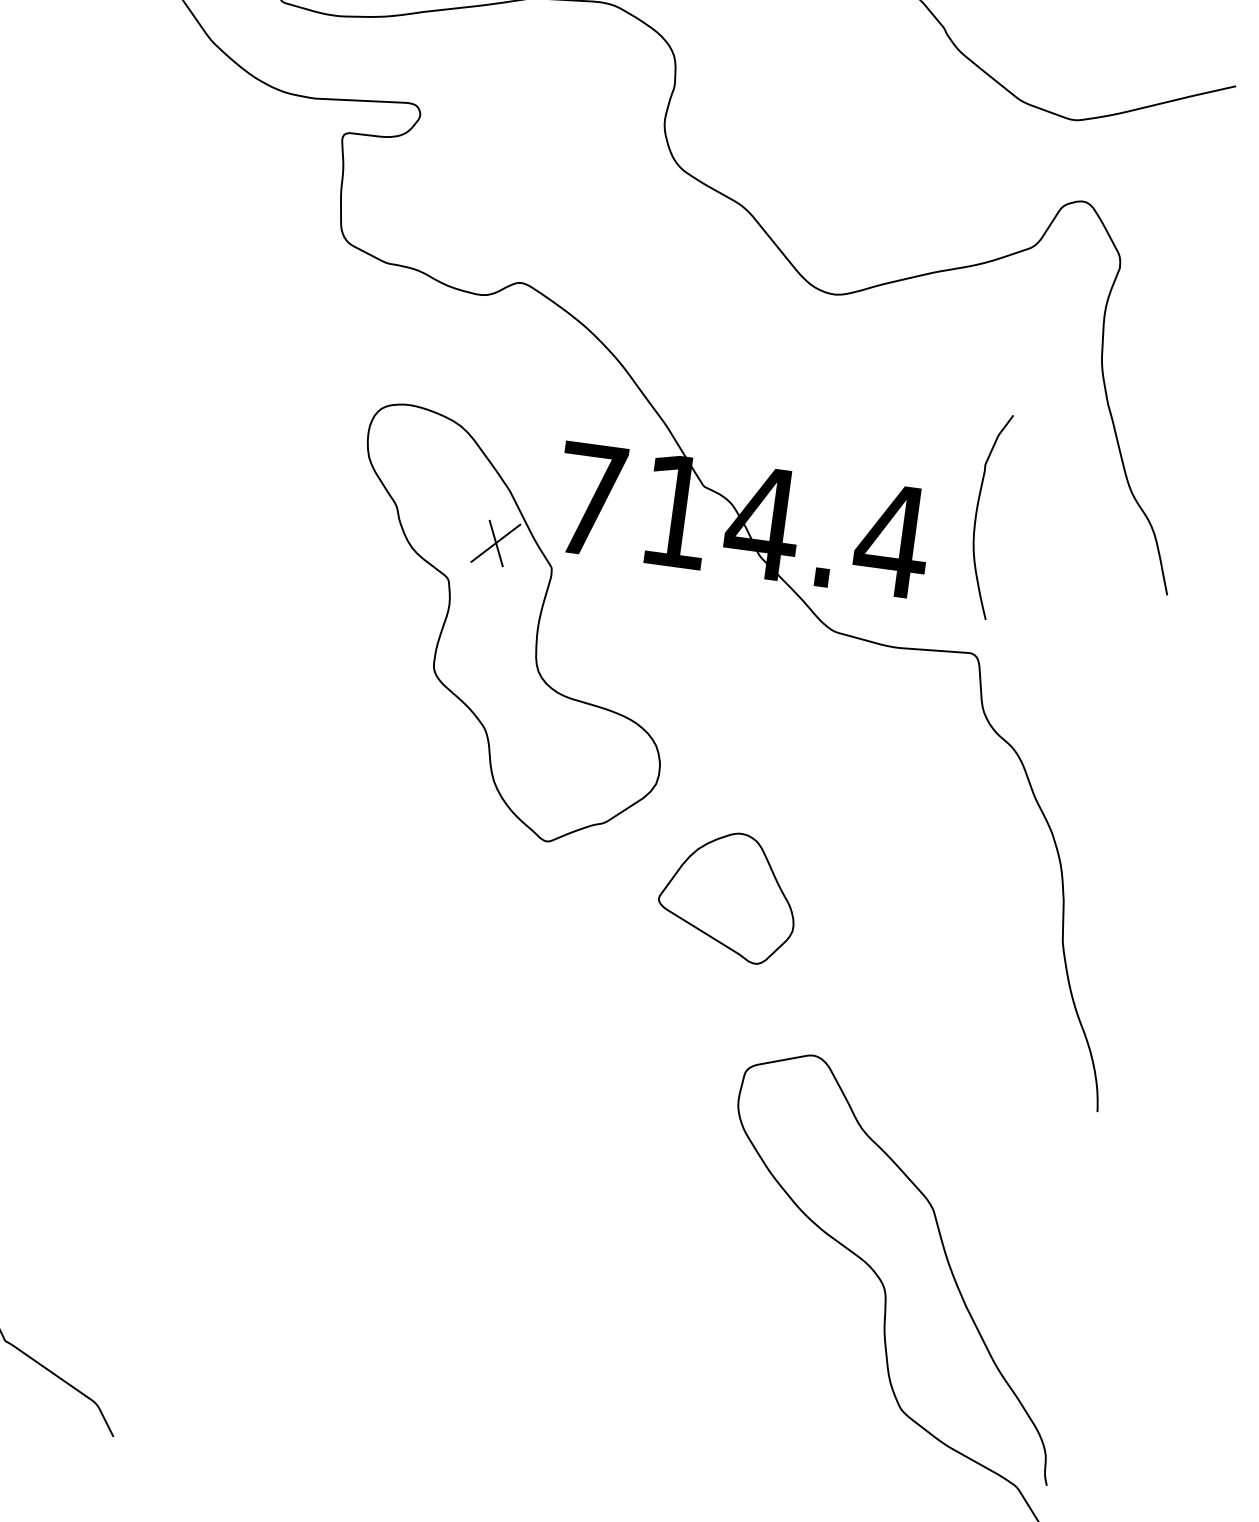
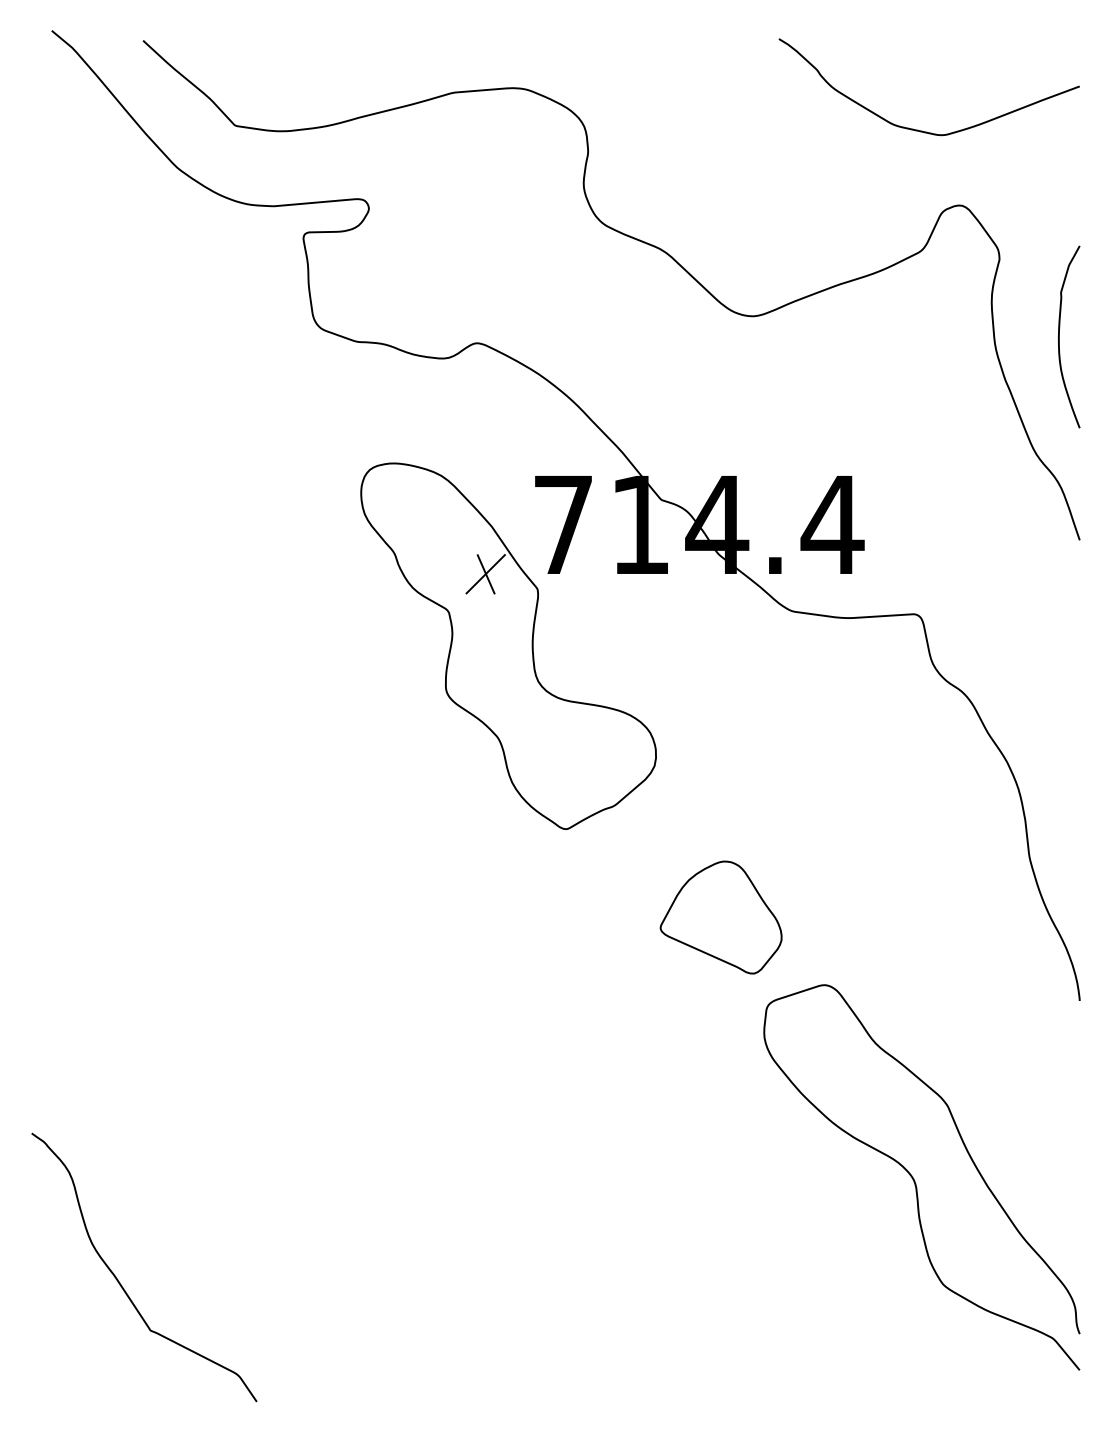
curve: (976, 513) -> (1059, 336), moved
part: (727, 895) -> (720, 917), moved

